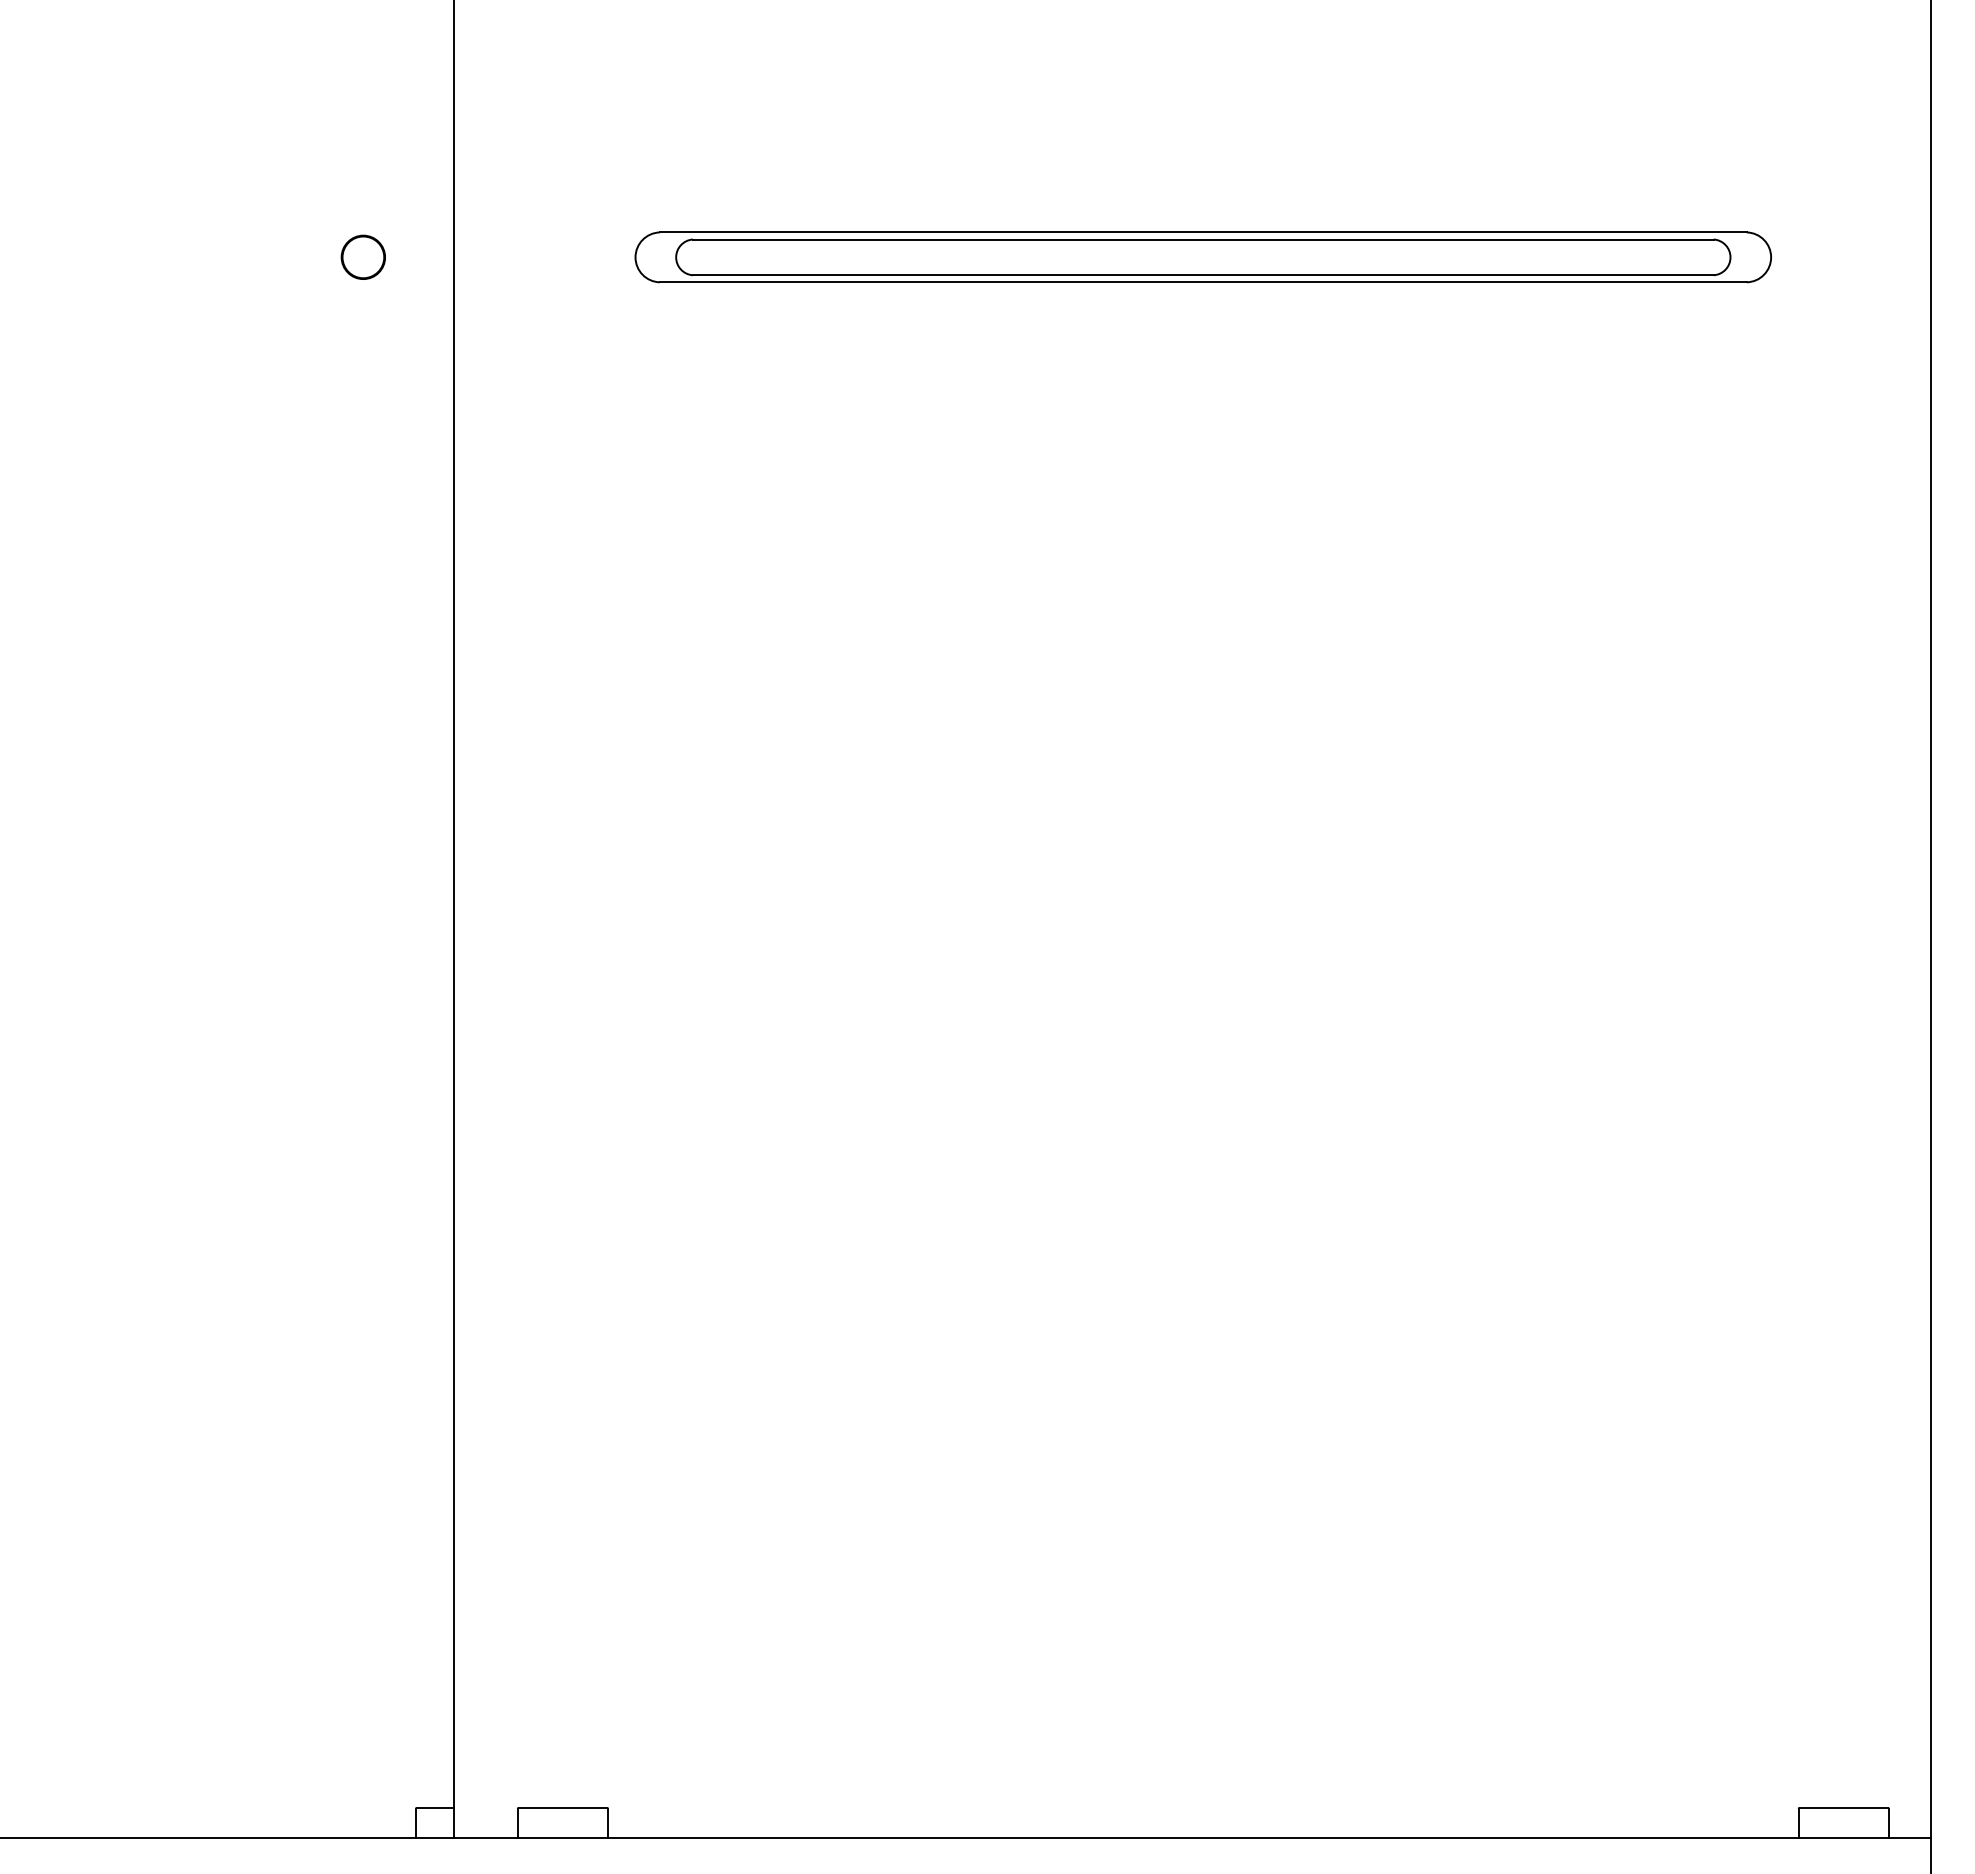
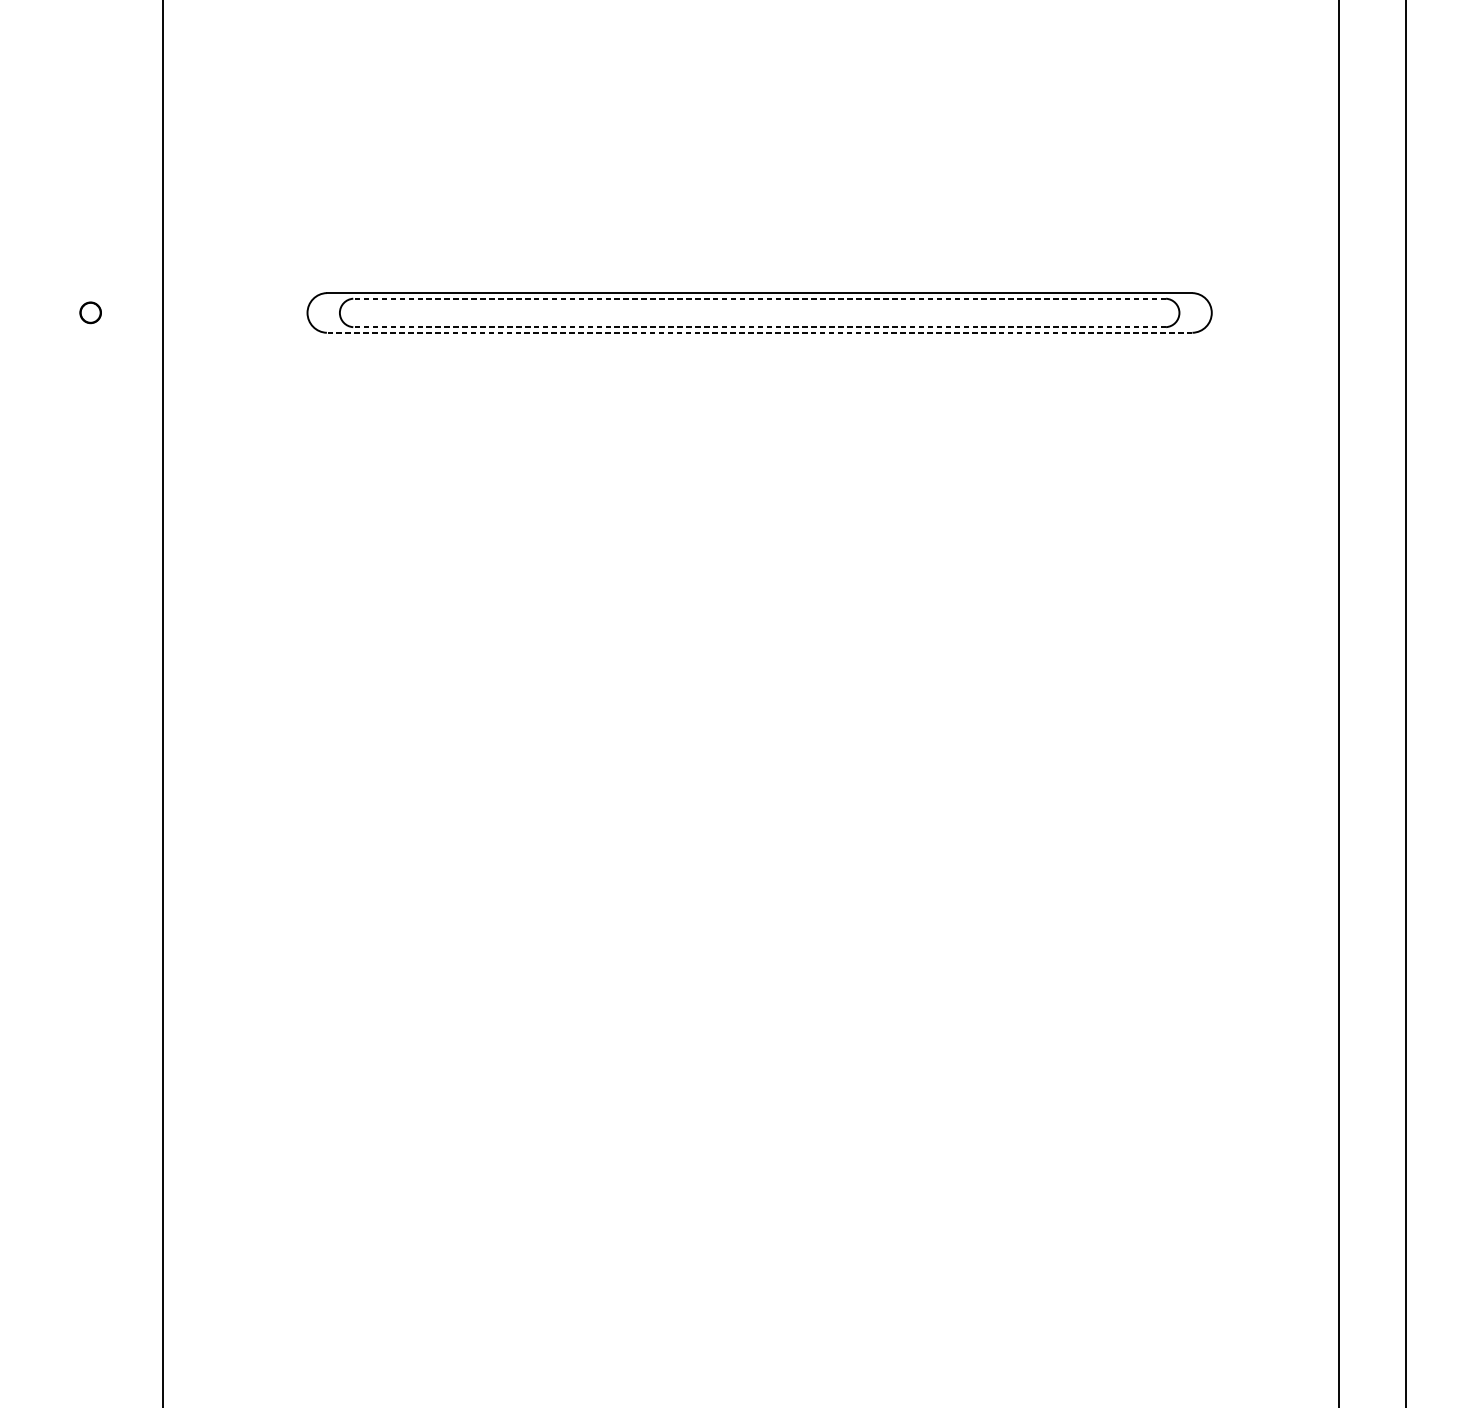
line: (1202, 239) -> (759, 298), solid -> dashed
circle: (362, 256) -> (90, 312), size x0.6
line: (1202, 275) -> (759, 327), solid -> dashed
line: (1202, 282) -> (759, 332), solid -> dashed

